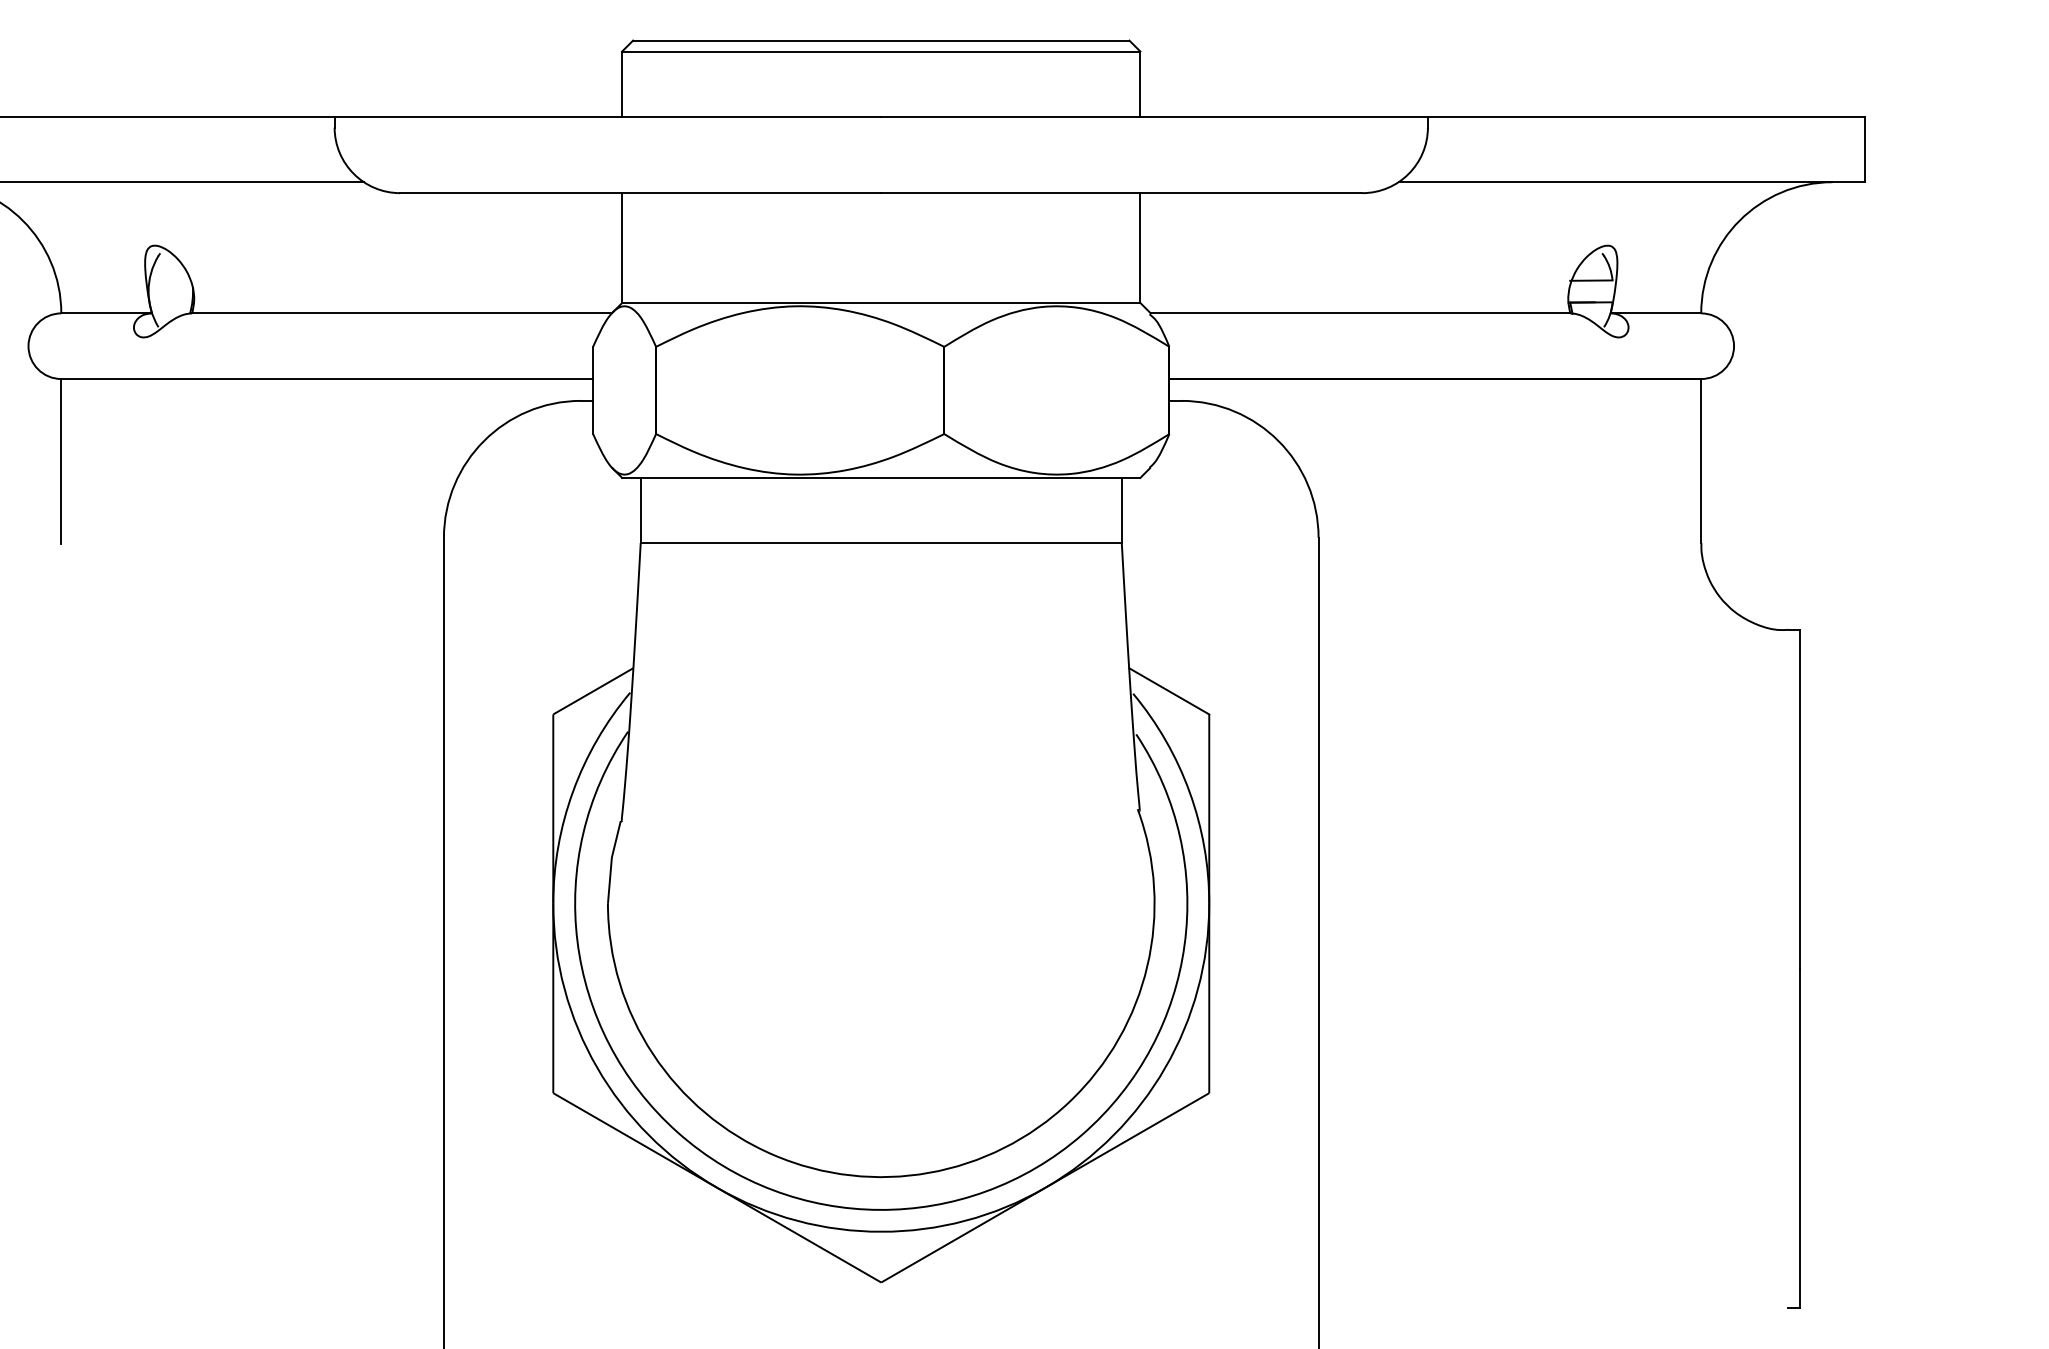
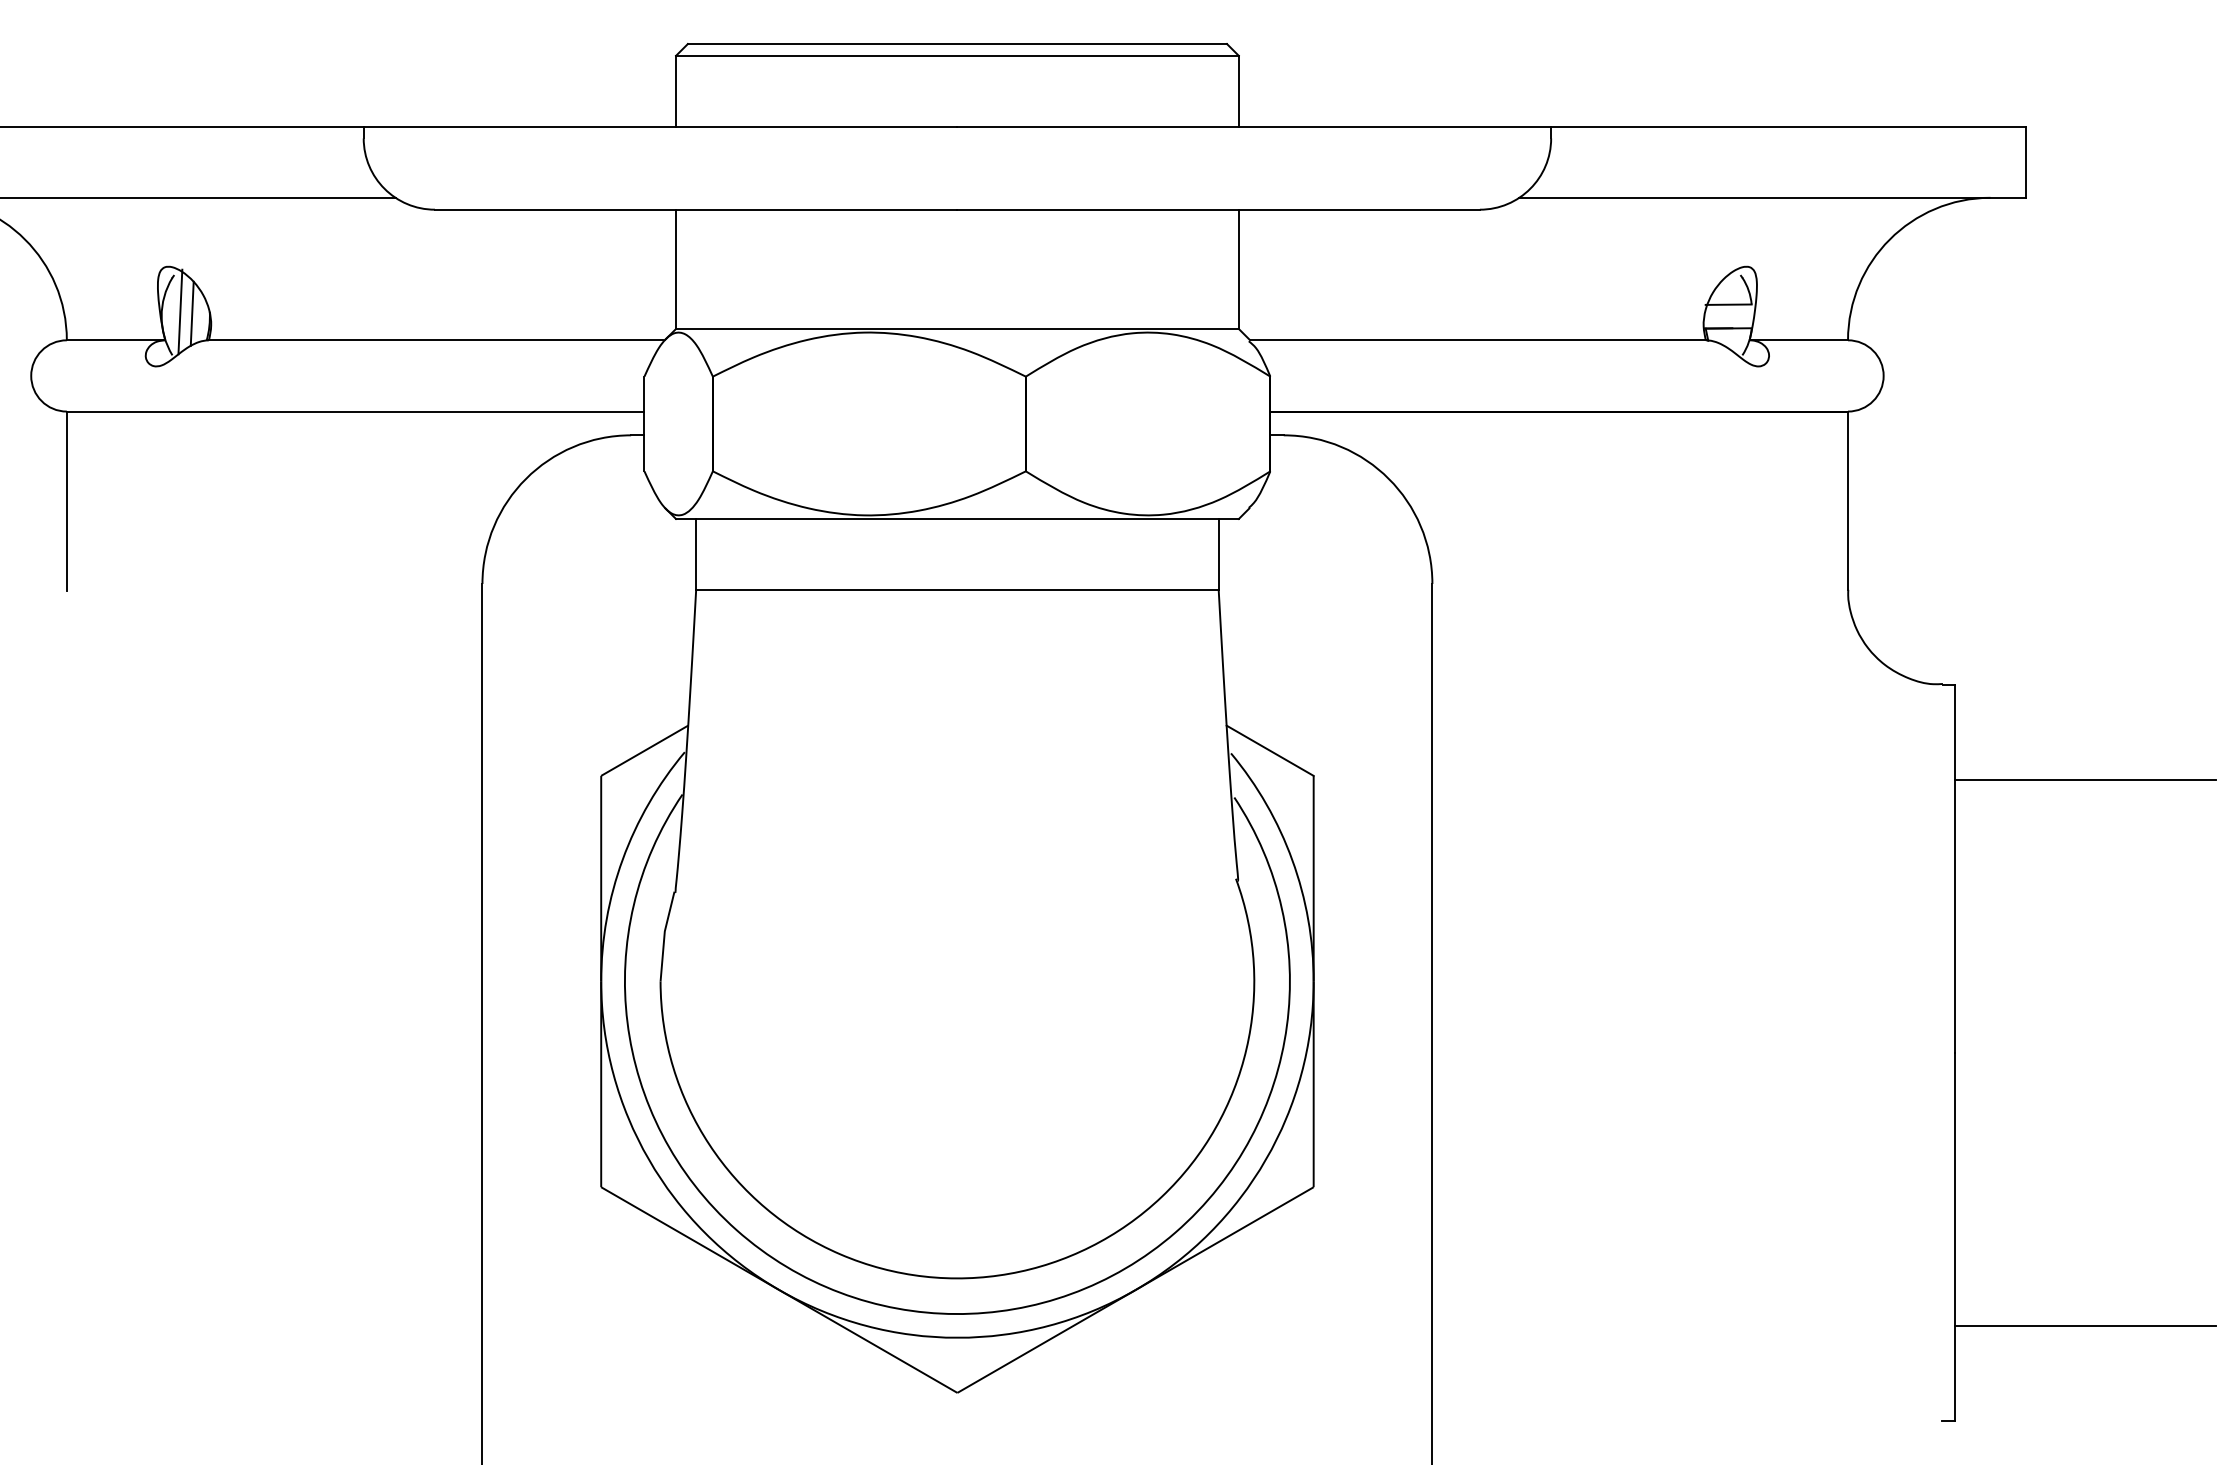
line: (165, 286) -> (180, 311), added
line: (176, 288) -> (191, 313), added
line: (1919, 717) -> (2085, 779), added
line: (1919, 1220) -> (2085, 1325), added

